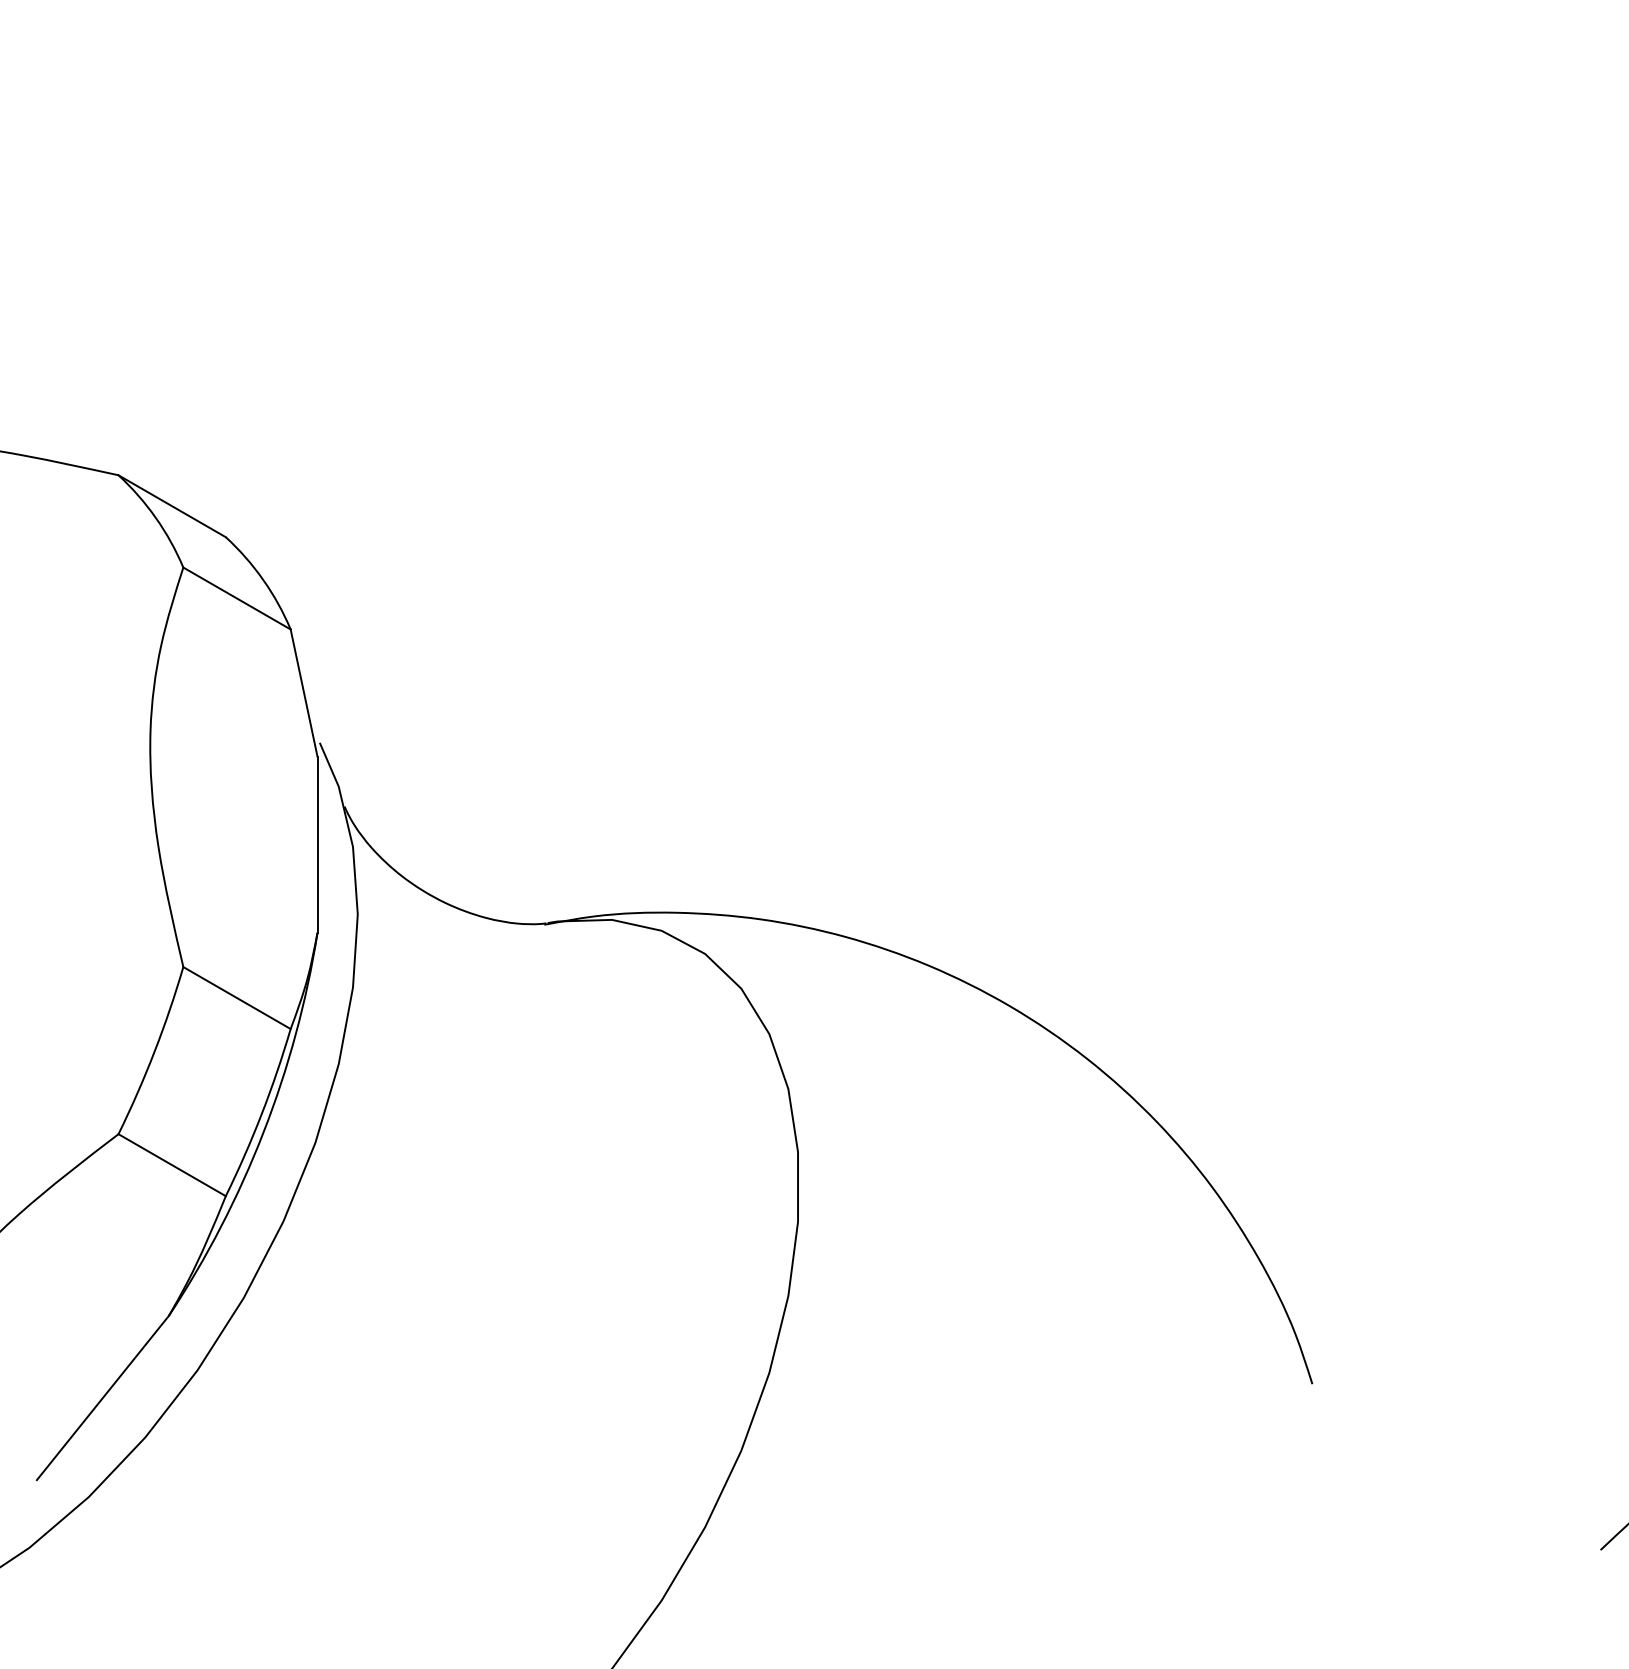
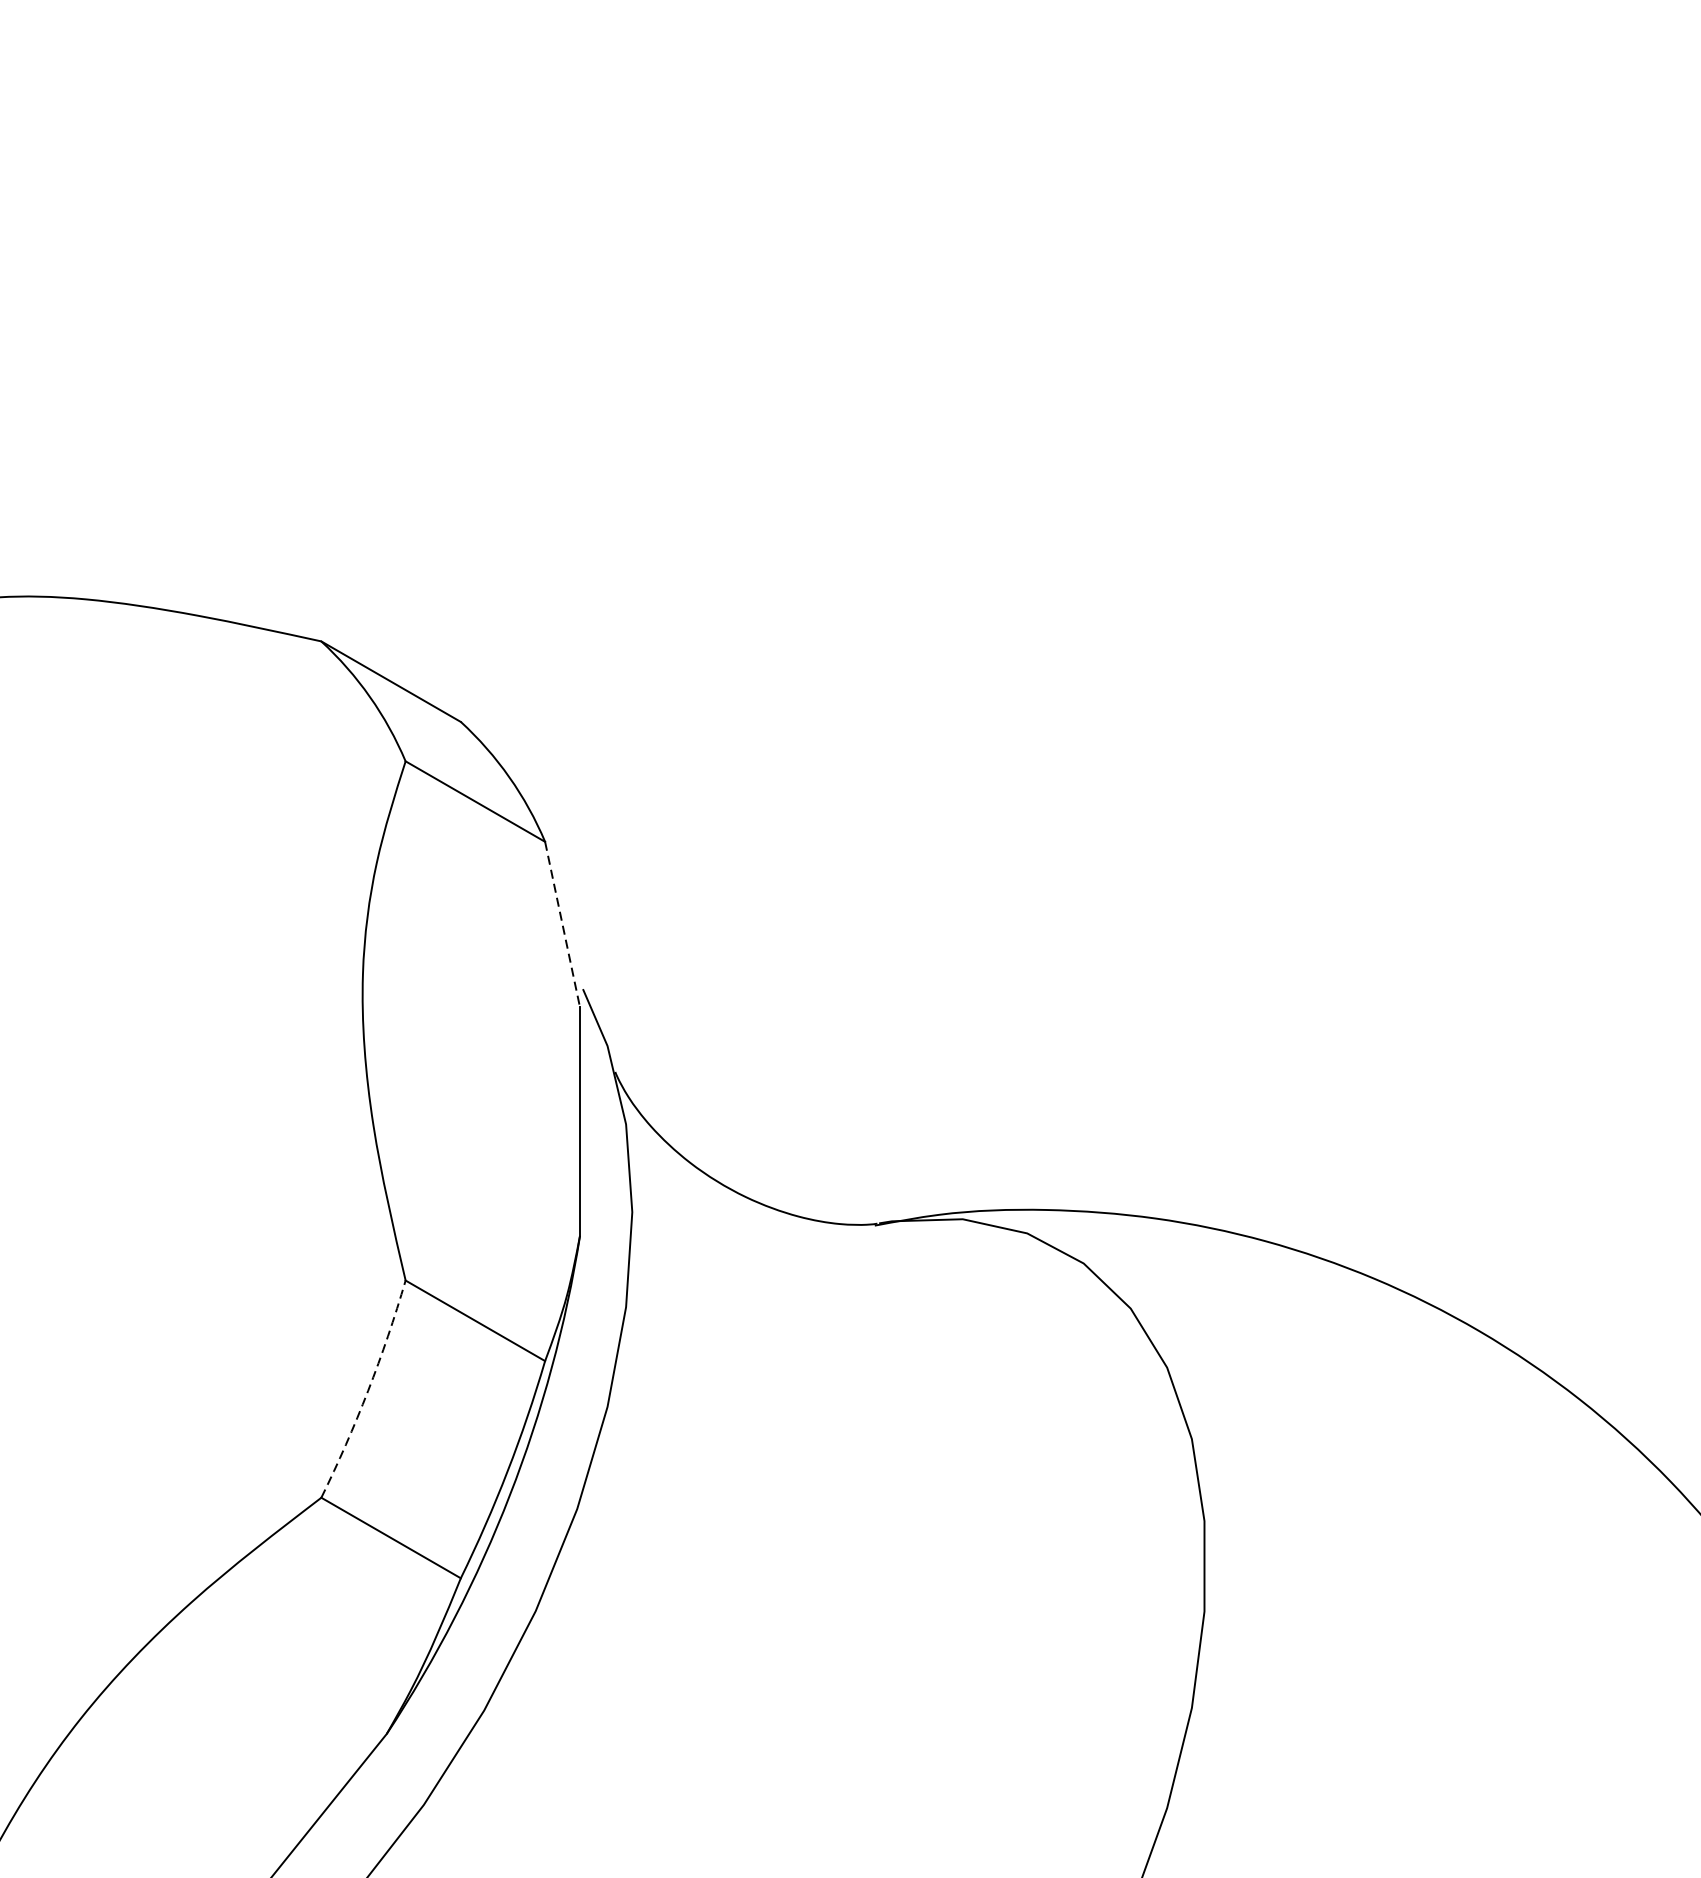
line: (304, 693) -> (563, 925), solid -> dashed
arc: (154, 1052) -> (368, 1391), solid -> dashed

